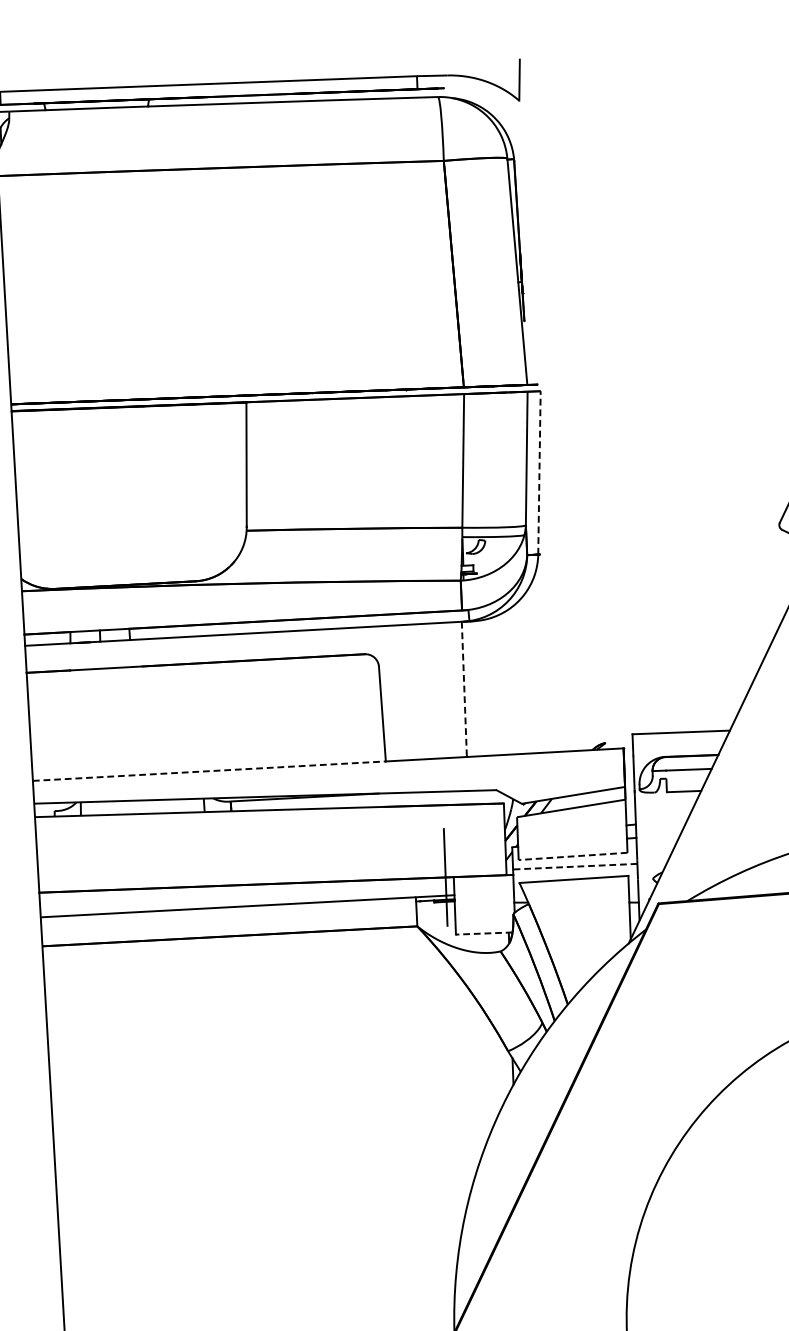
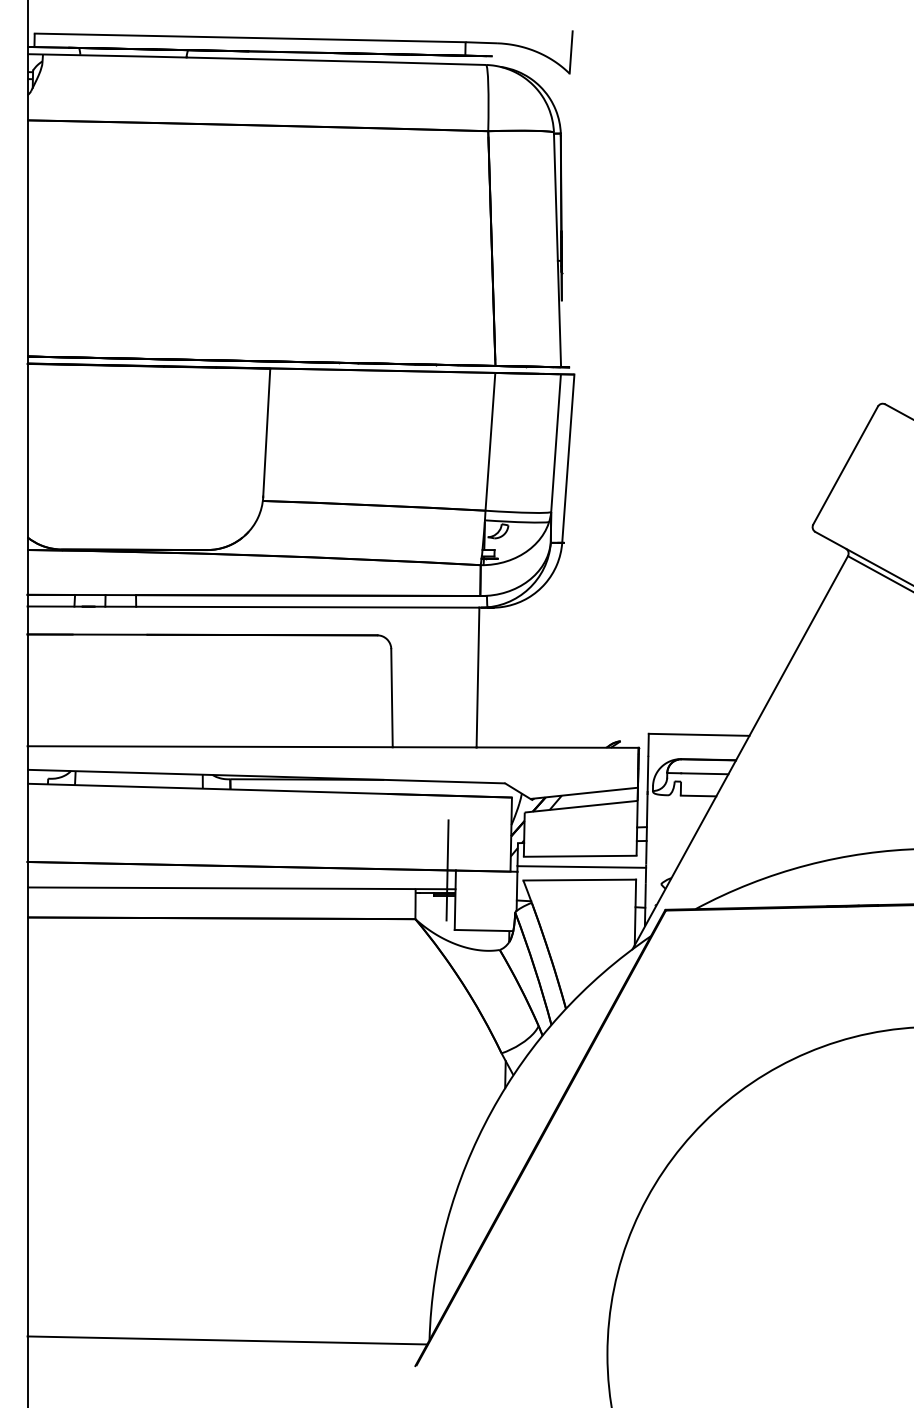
line: (539, 472) -> (568, 458), dashed -> solid
line: (463, 689) -> (477, 677), dashed -> solid
line: (209, 770) -> (210, 746), dashed -> solid
line: (572, 856) -> (579, 856), dashed -> solid
line: (574, 867) -> (581, 867), dashed -> solid
line: (483, 933) -> (483, 930), dashed -> solid

